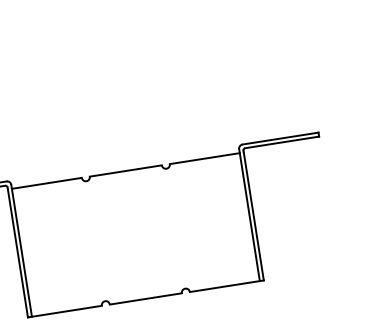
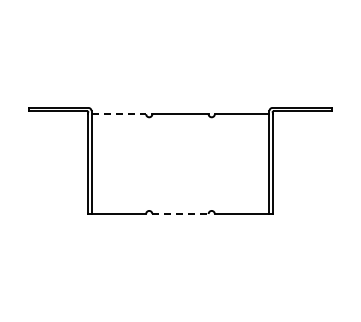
line: (47, 183) -> (119, 114), solid -> dashed
line: (145, 299) -> (180, 214), solid -> dashed

